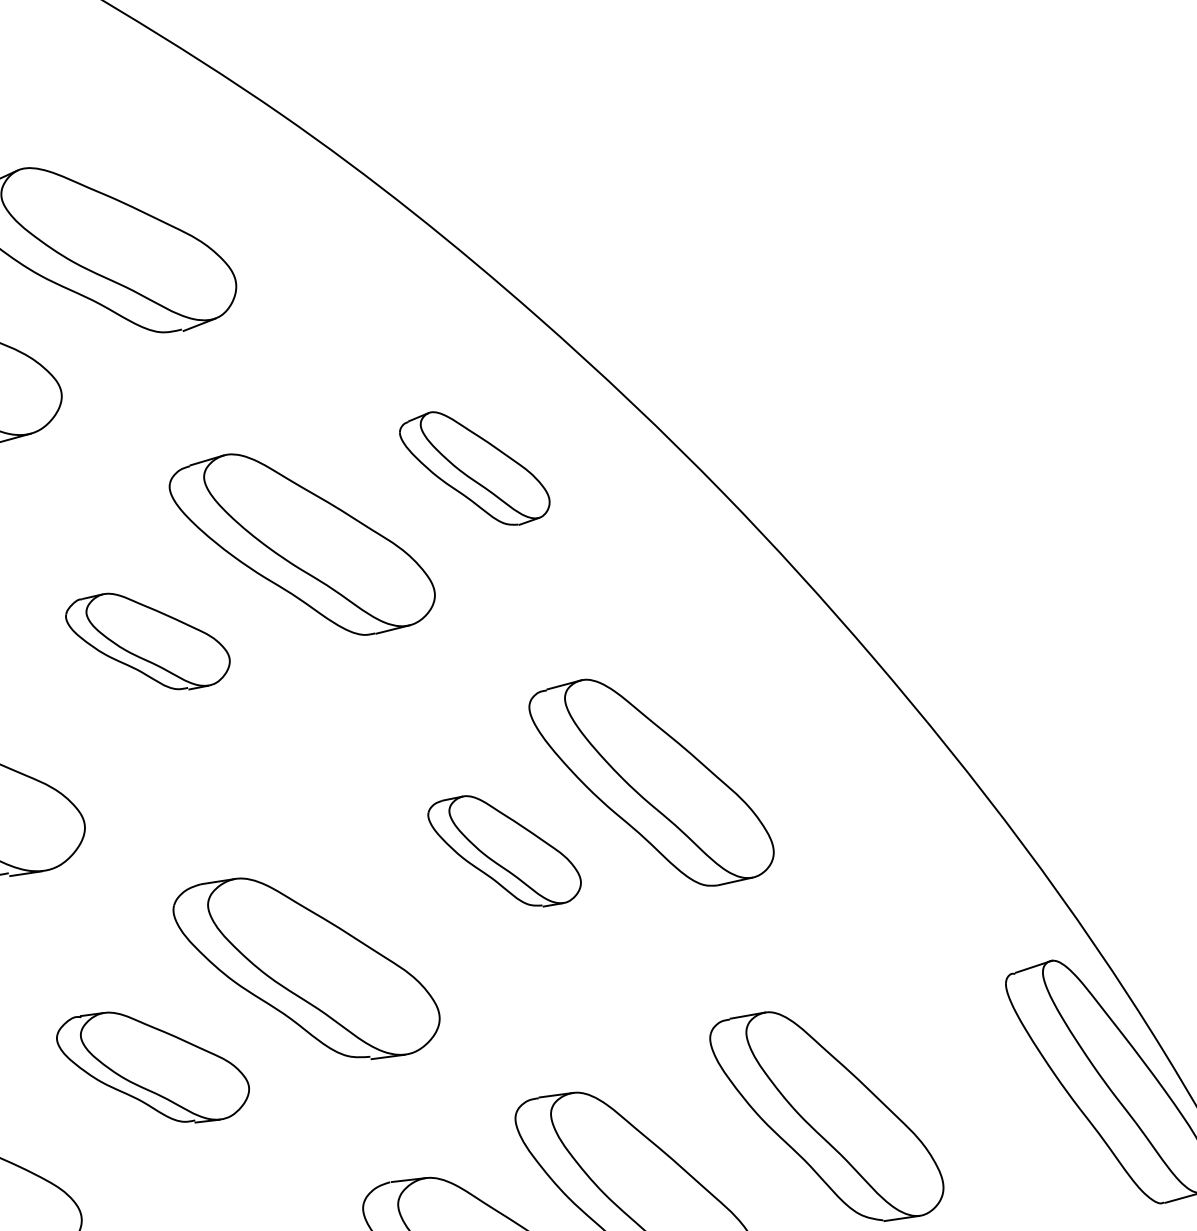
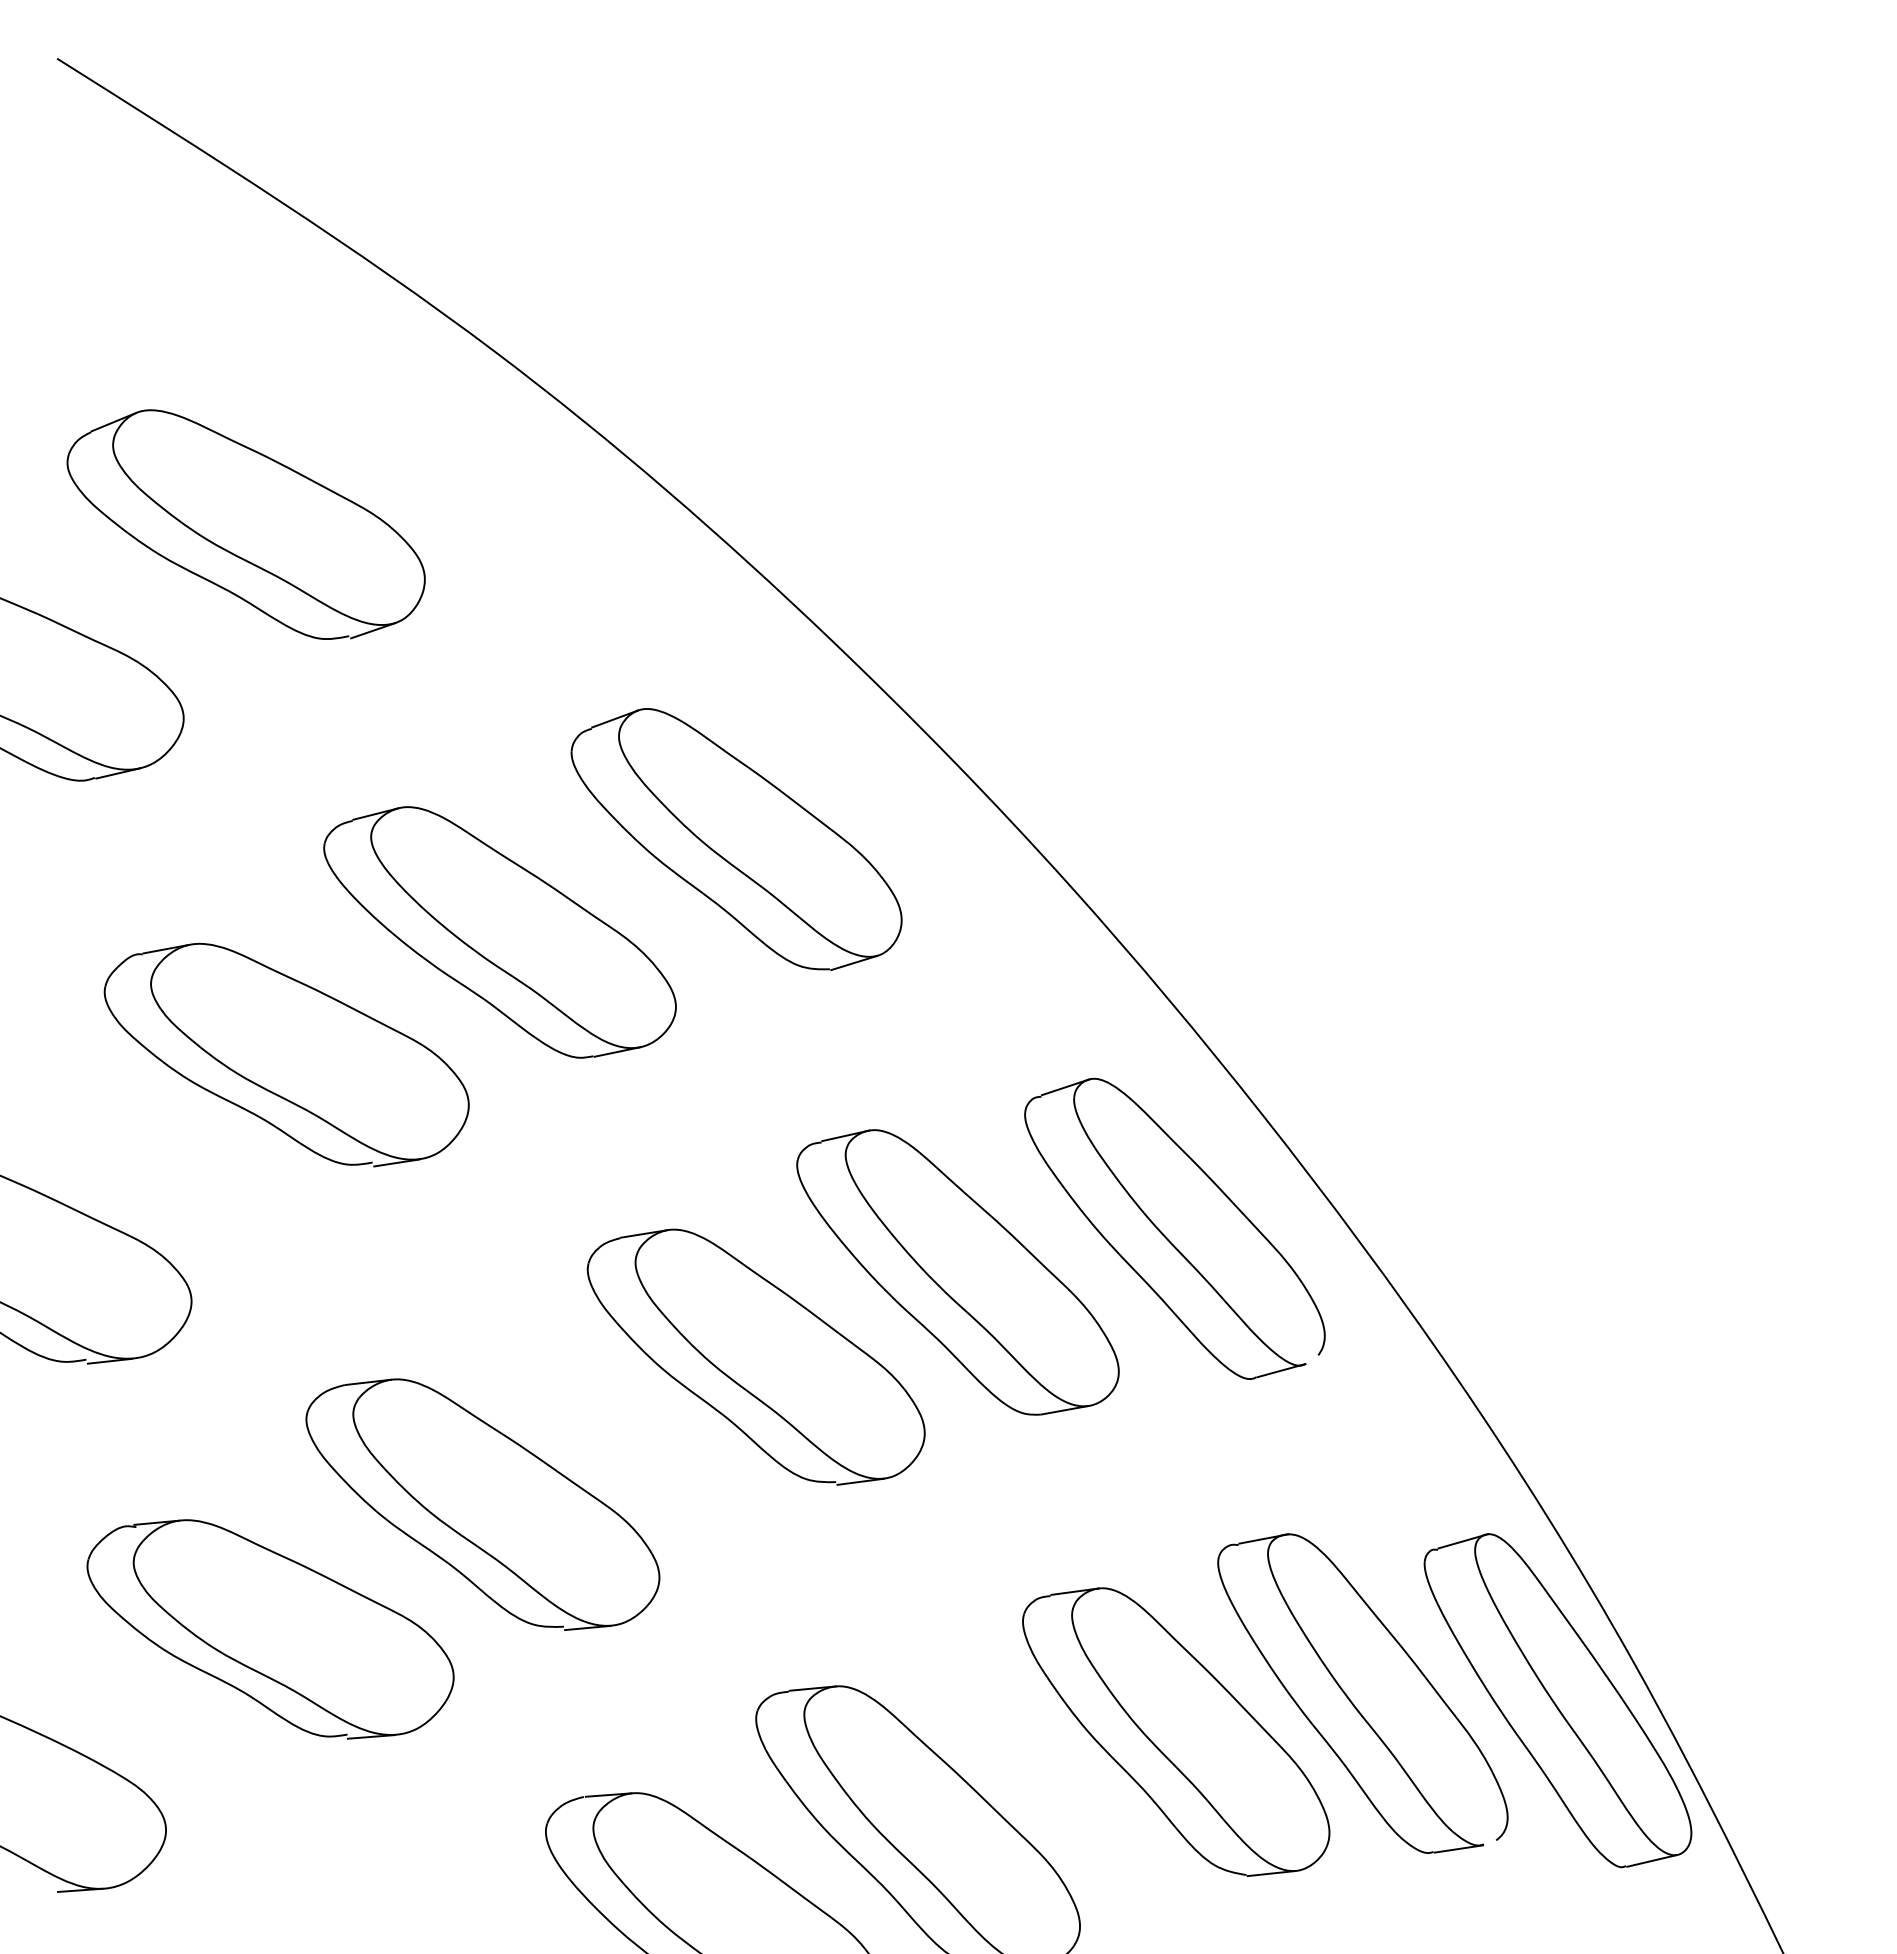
part: (474, 468) -> (736, 839), size x1.67
part: (147, 641) -> (286, 1054), size x1.67
part: (805, 749) -> (1166, 1236), added
part: (504, 850) -> (755, 1356), size x1.67
part: (153, 1067) -> (270, 1629), size x1.43
part: (955, 1087) -> (1351, 1700), added

